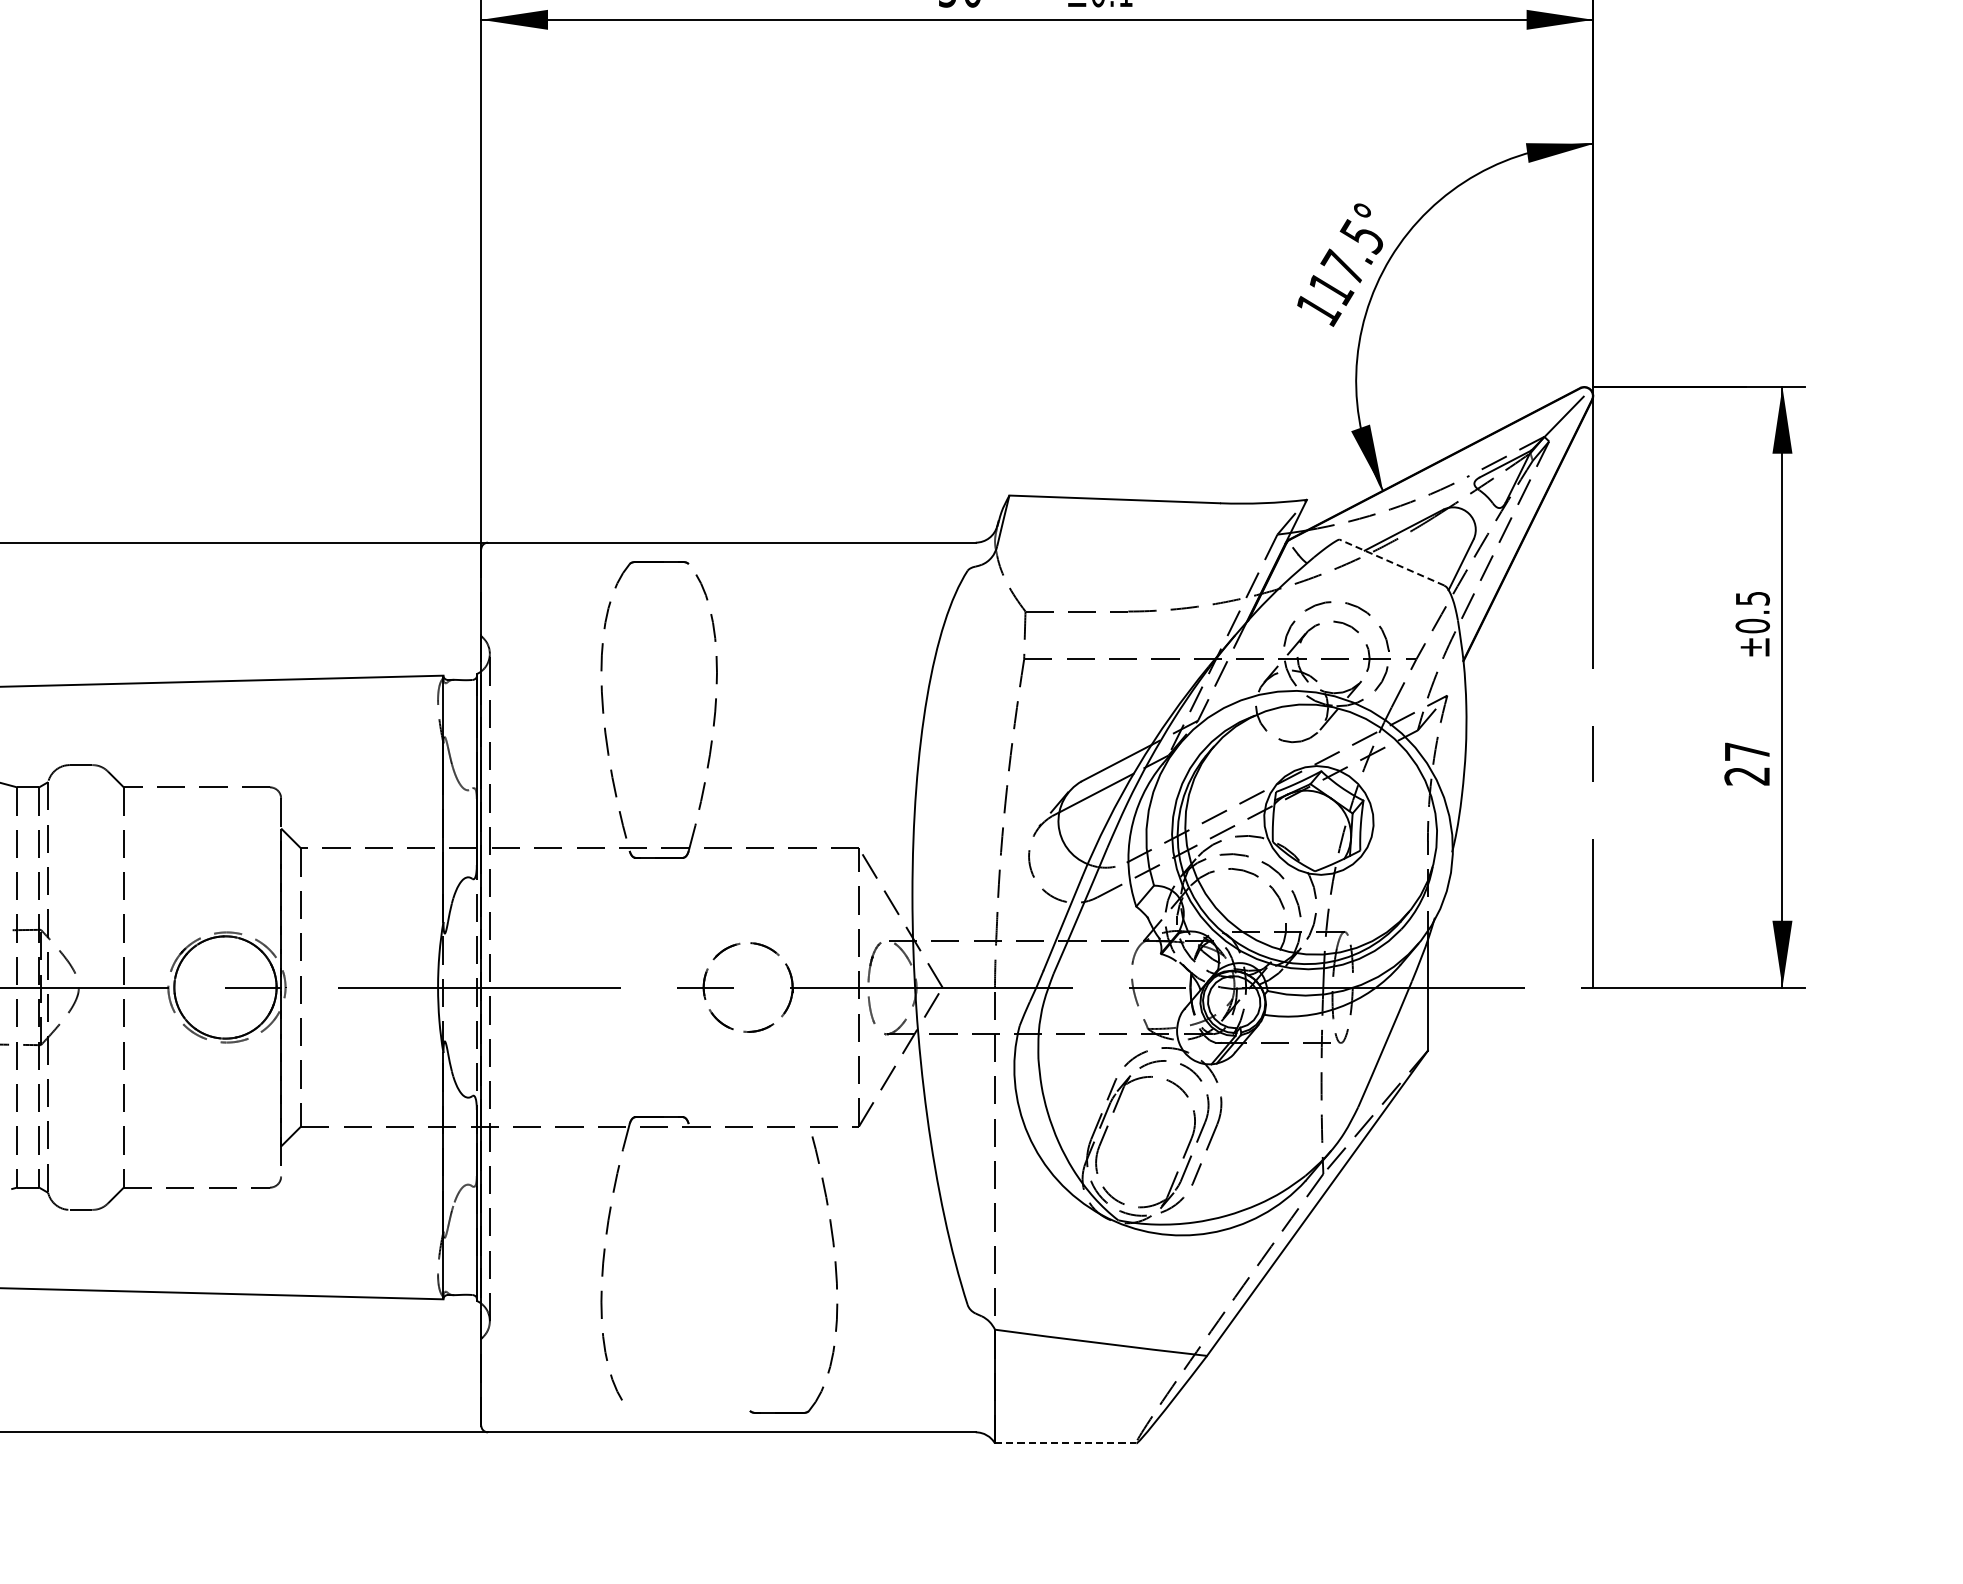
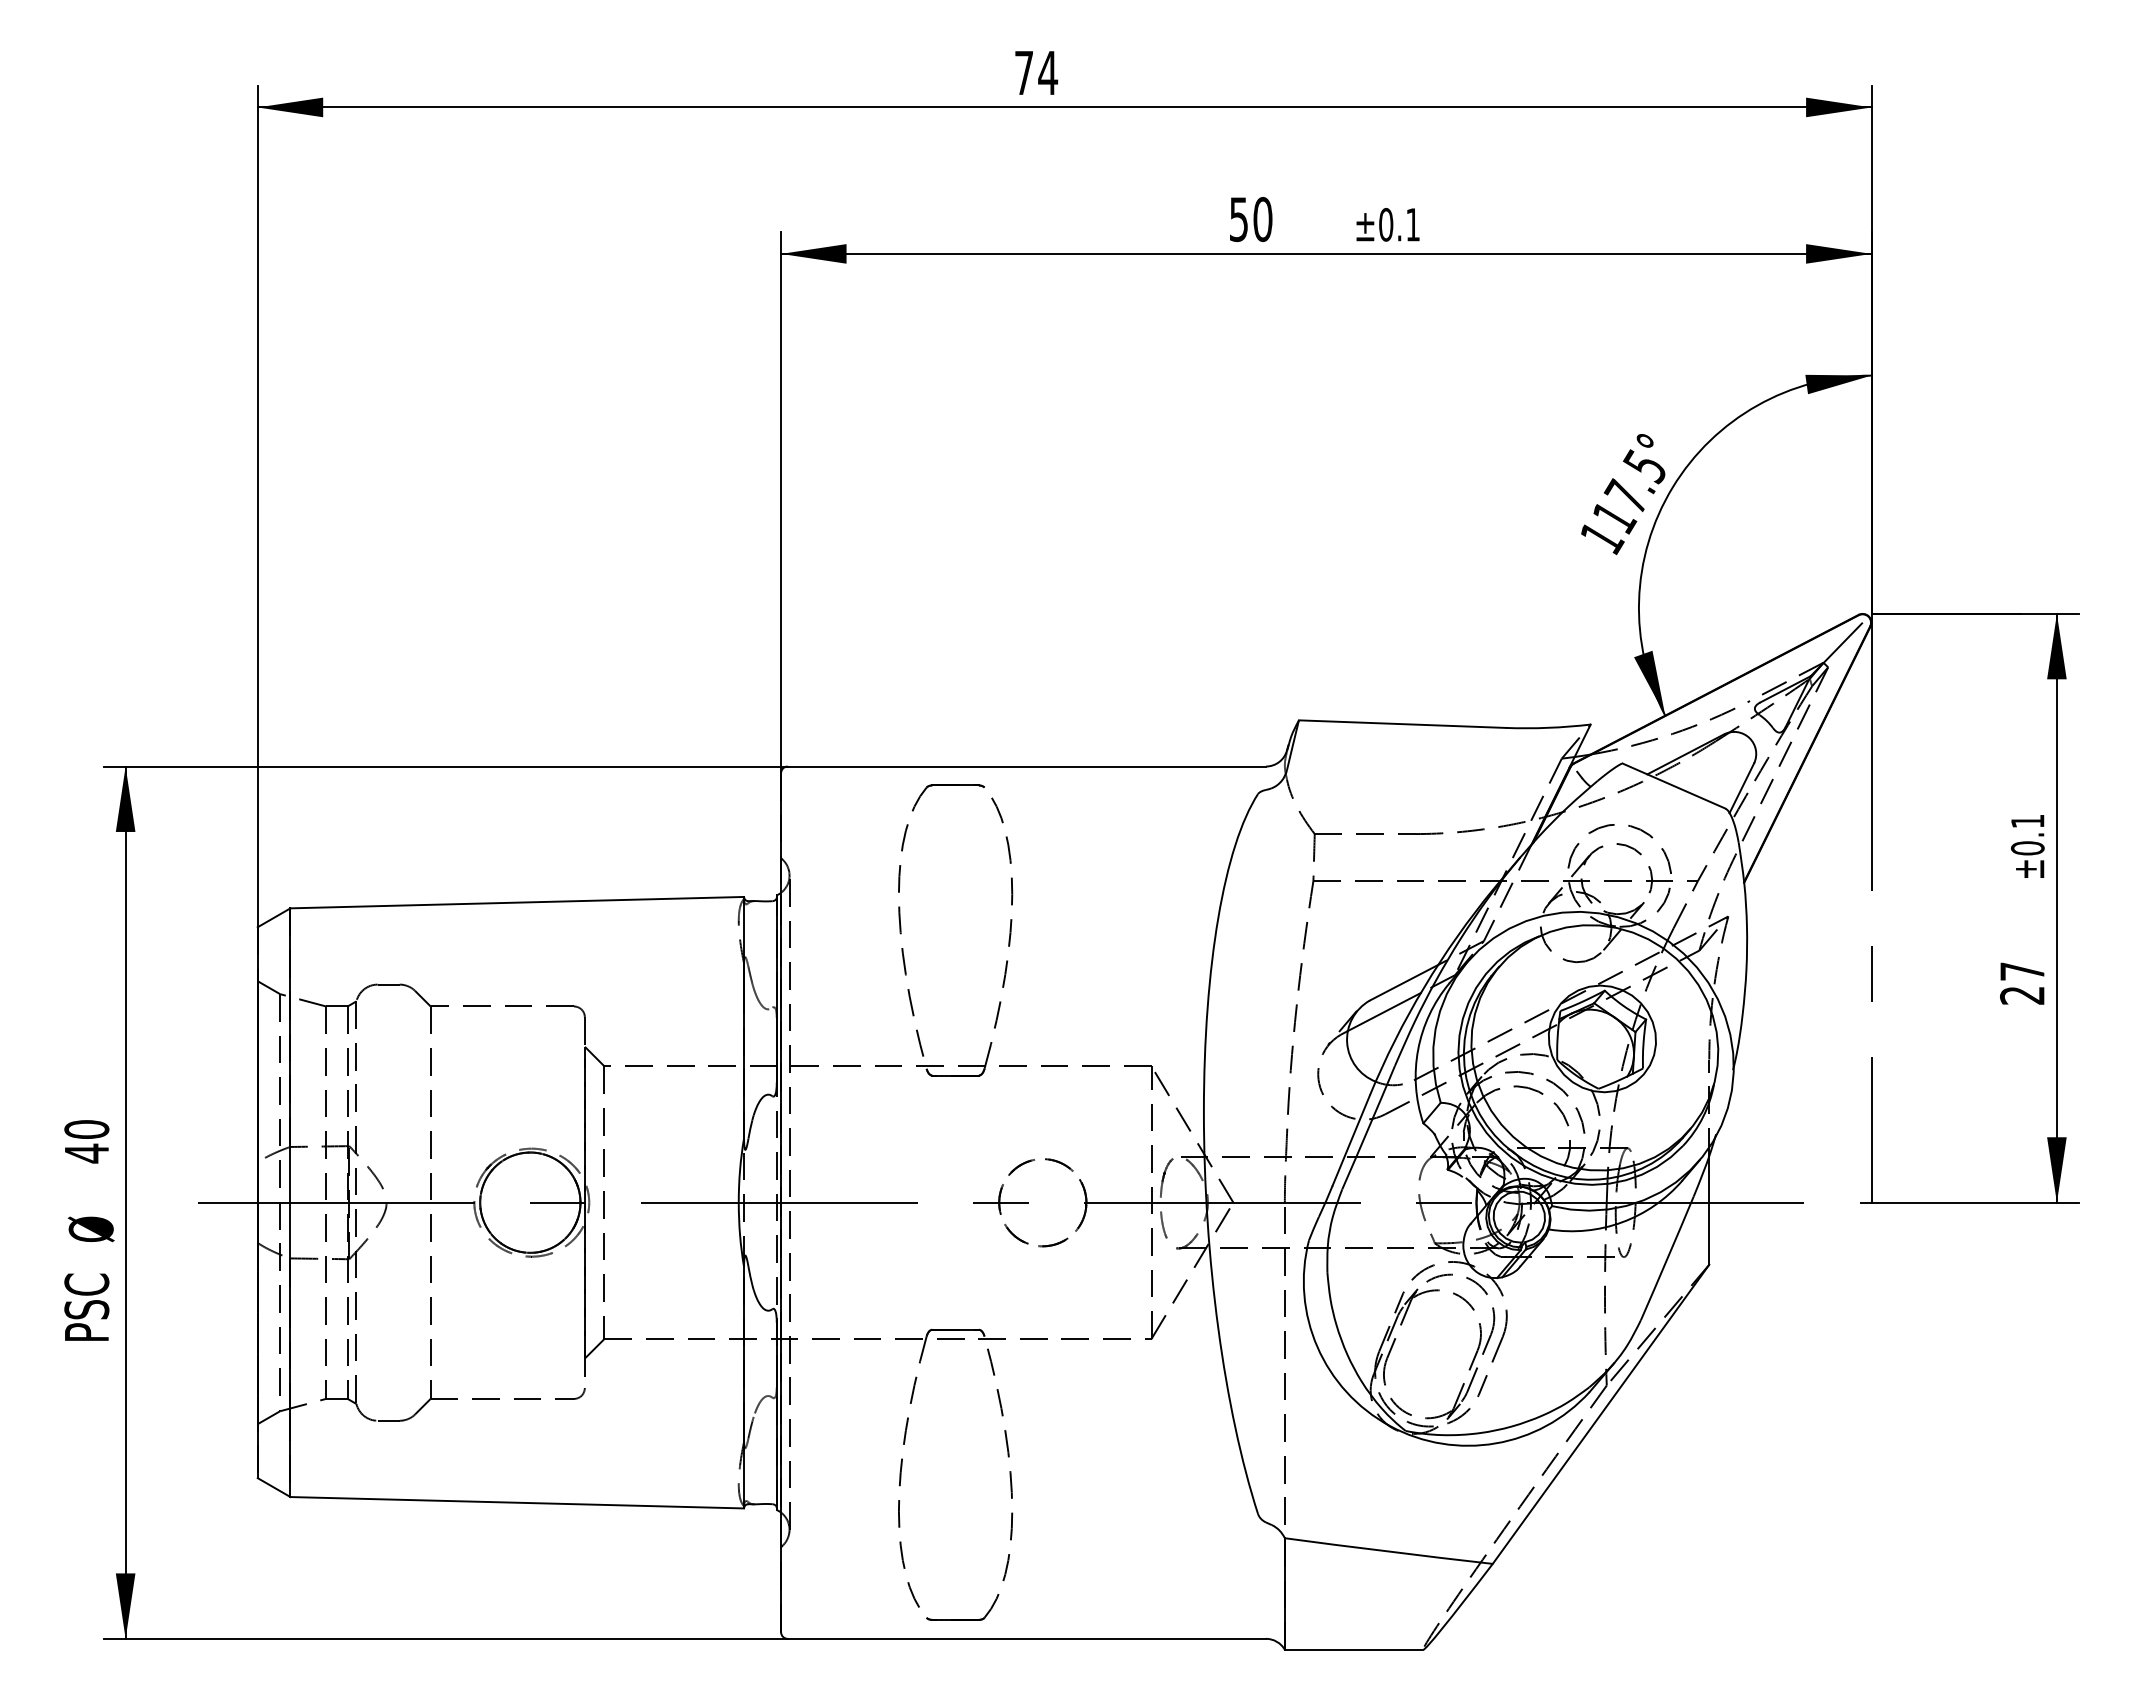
line: (1391, 562) -> (1673, 785), dashed -> solid
text: (1752, 598) -> (2027, 821), ±0.5 -> ±0.1
part: (834, 1267) -> (1009, 1477), moved
line: (1066, 1443) -> (1354, 1649), dashed -> solid

